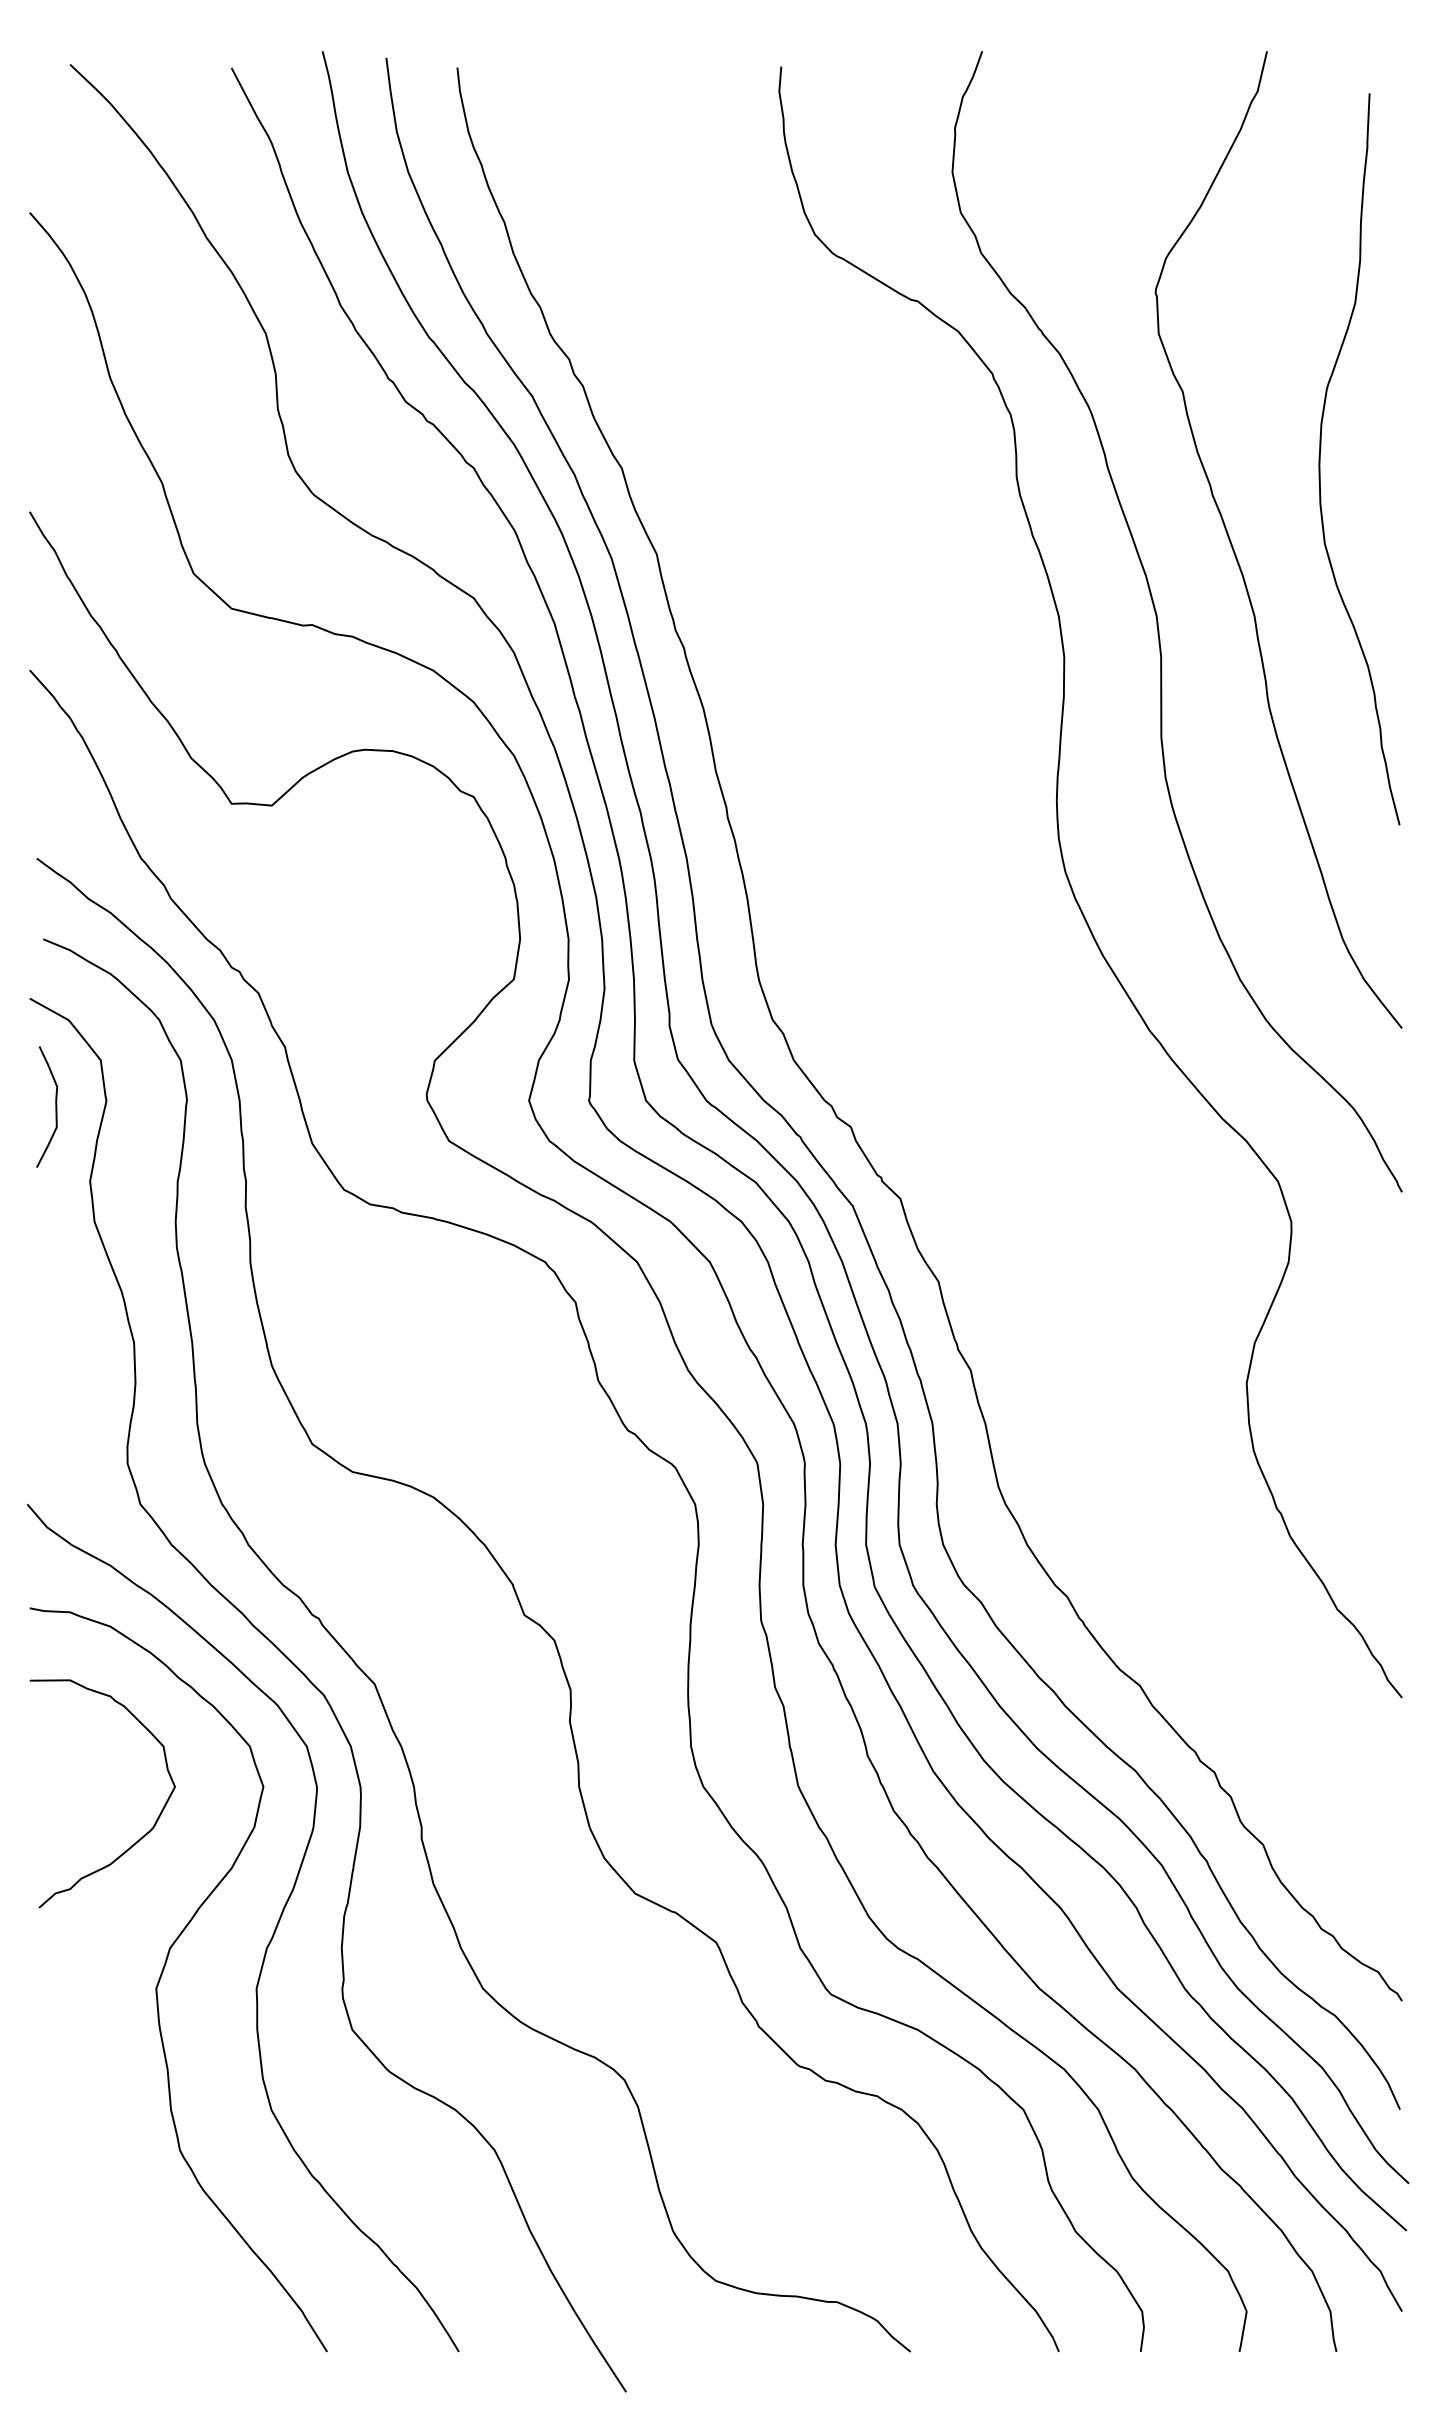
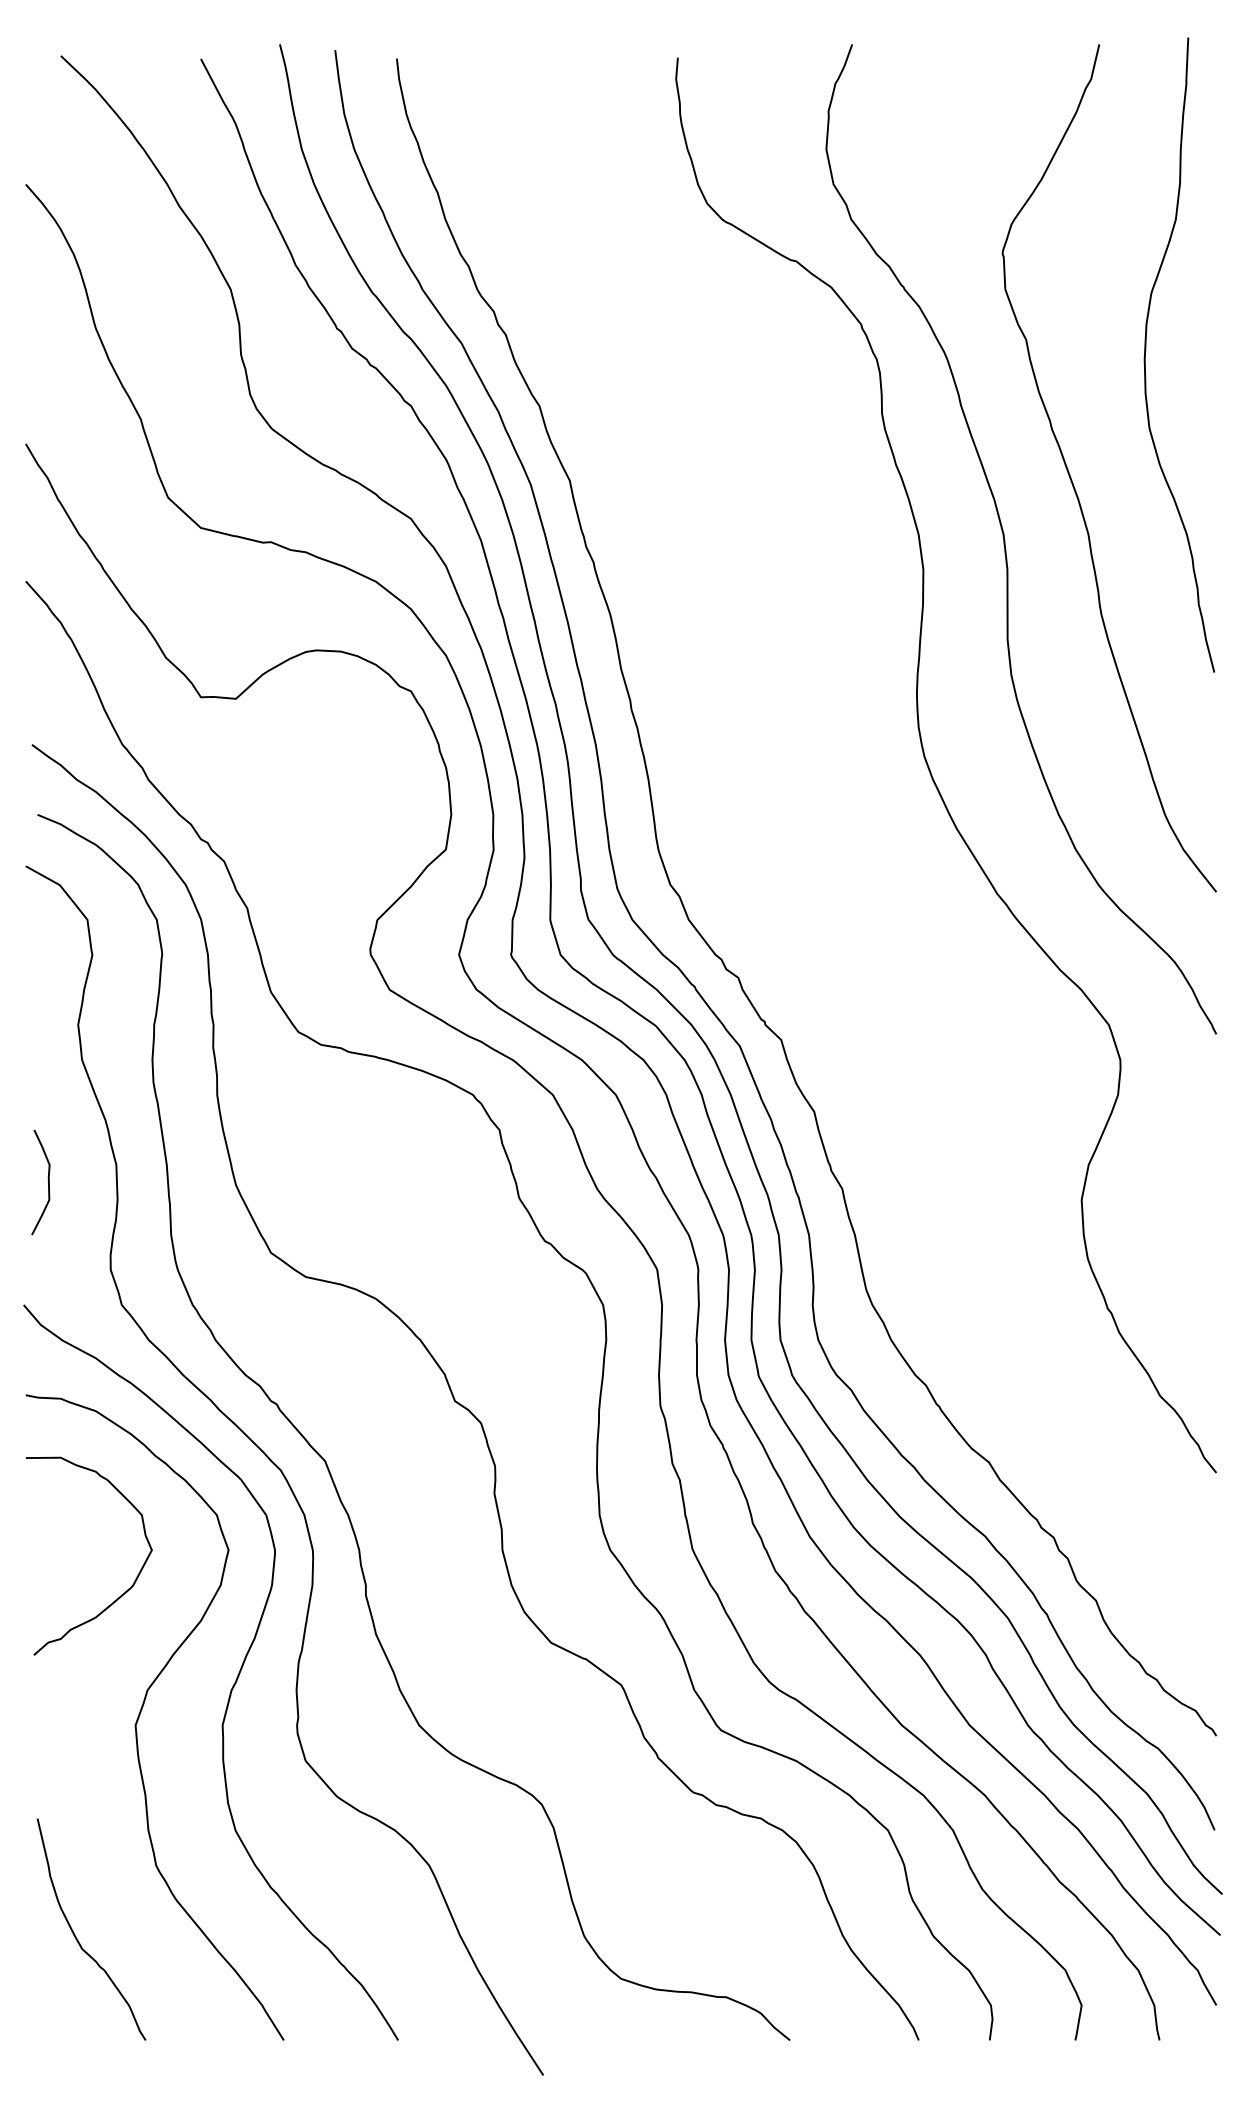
curve: (1320, 459) -> (1145, 355), moved
curve: (55, 1106) -> (48, 1182), moved
curve: (90, 2236) -> (78, 1940), added

